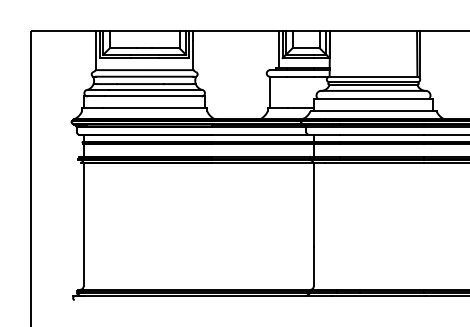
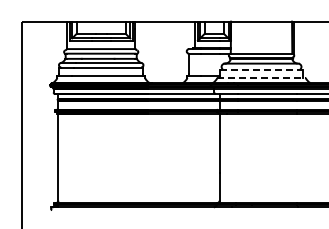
line: (373, 99) -> (261, 69), solid -> dashed
line: (374, 110) -> (262, 77), solid -> dashed

